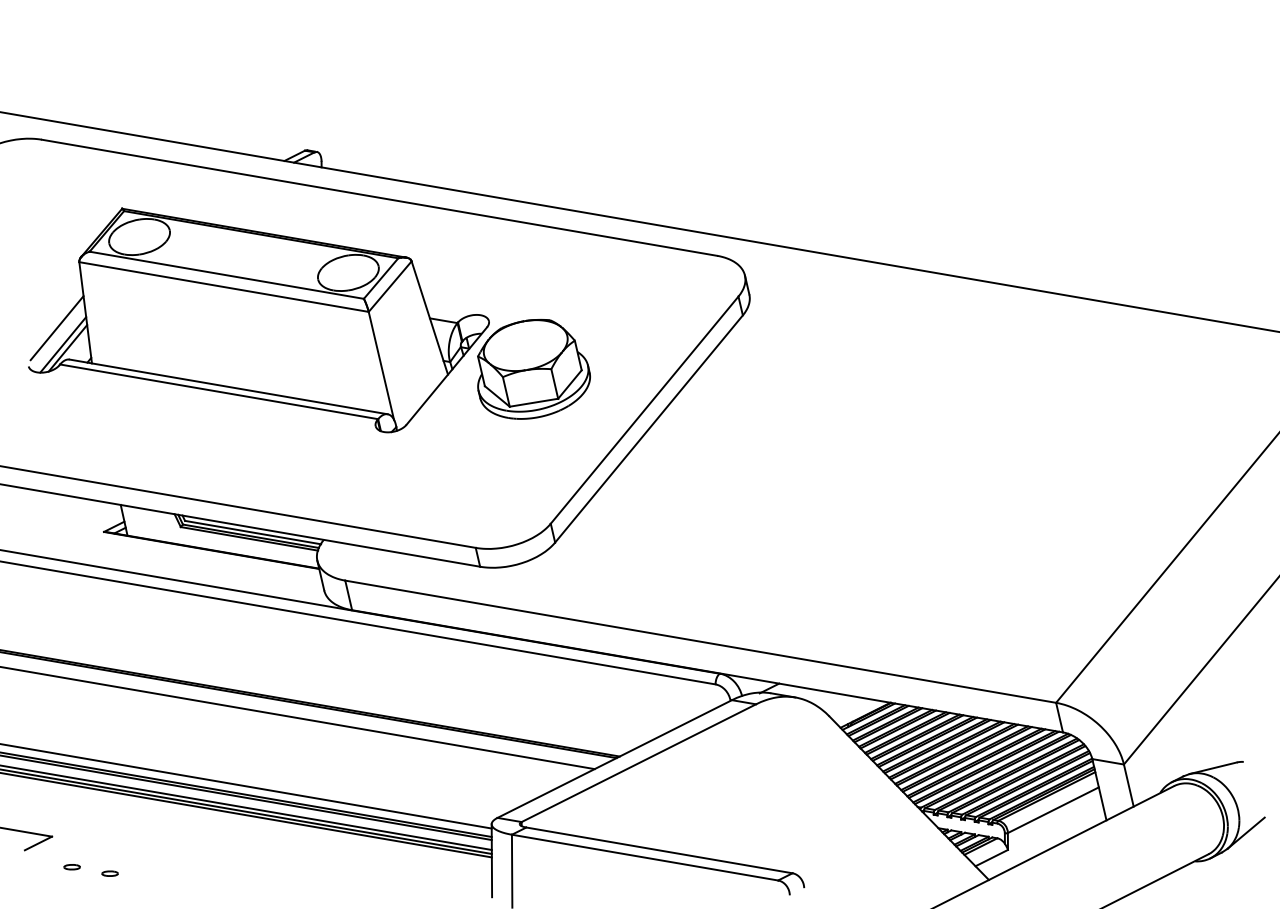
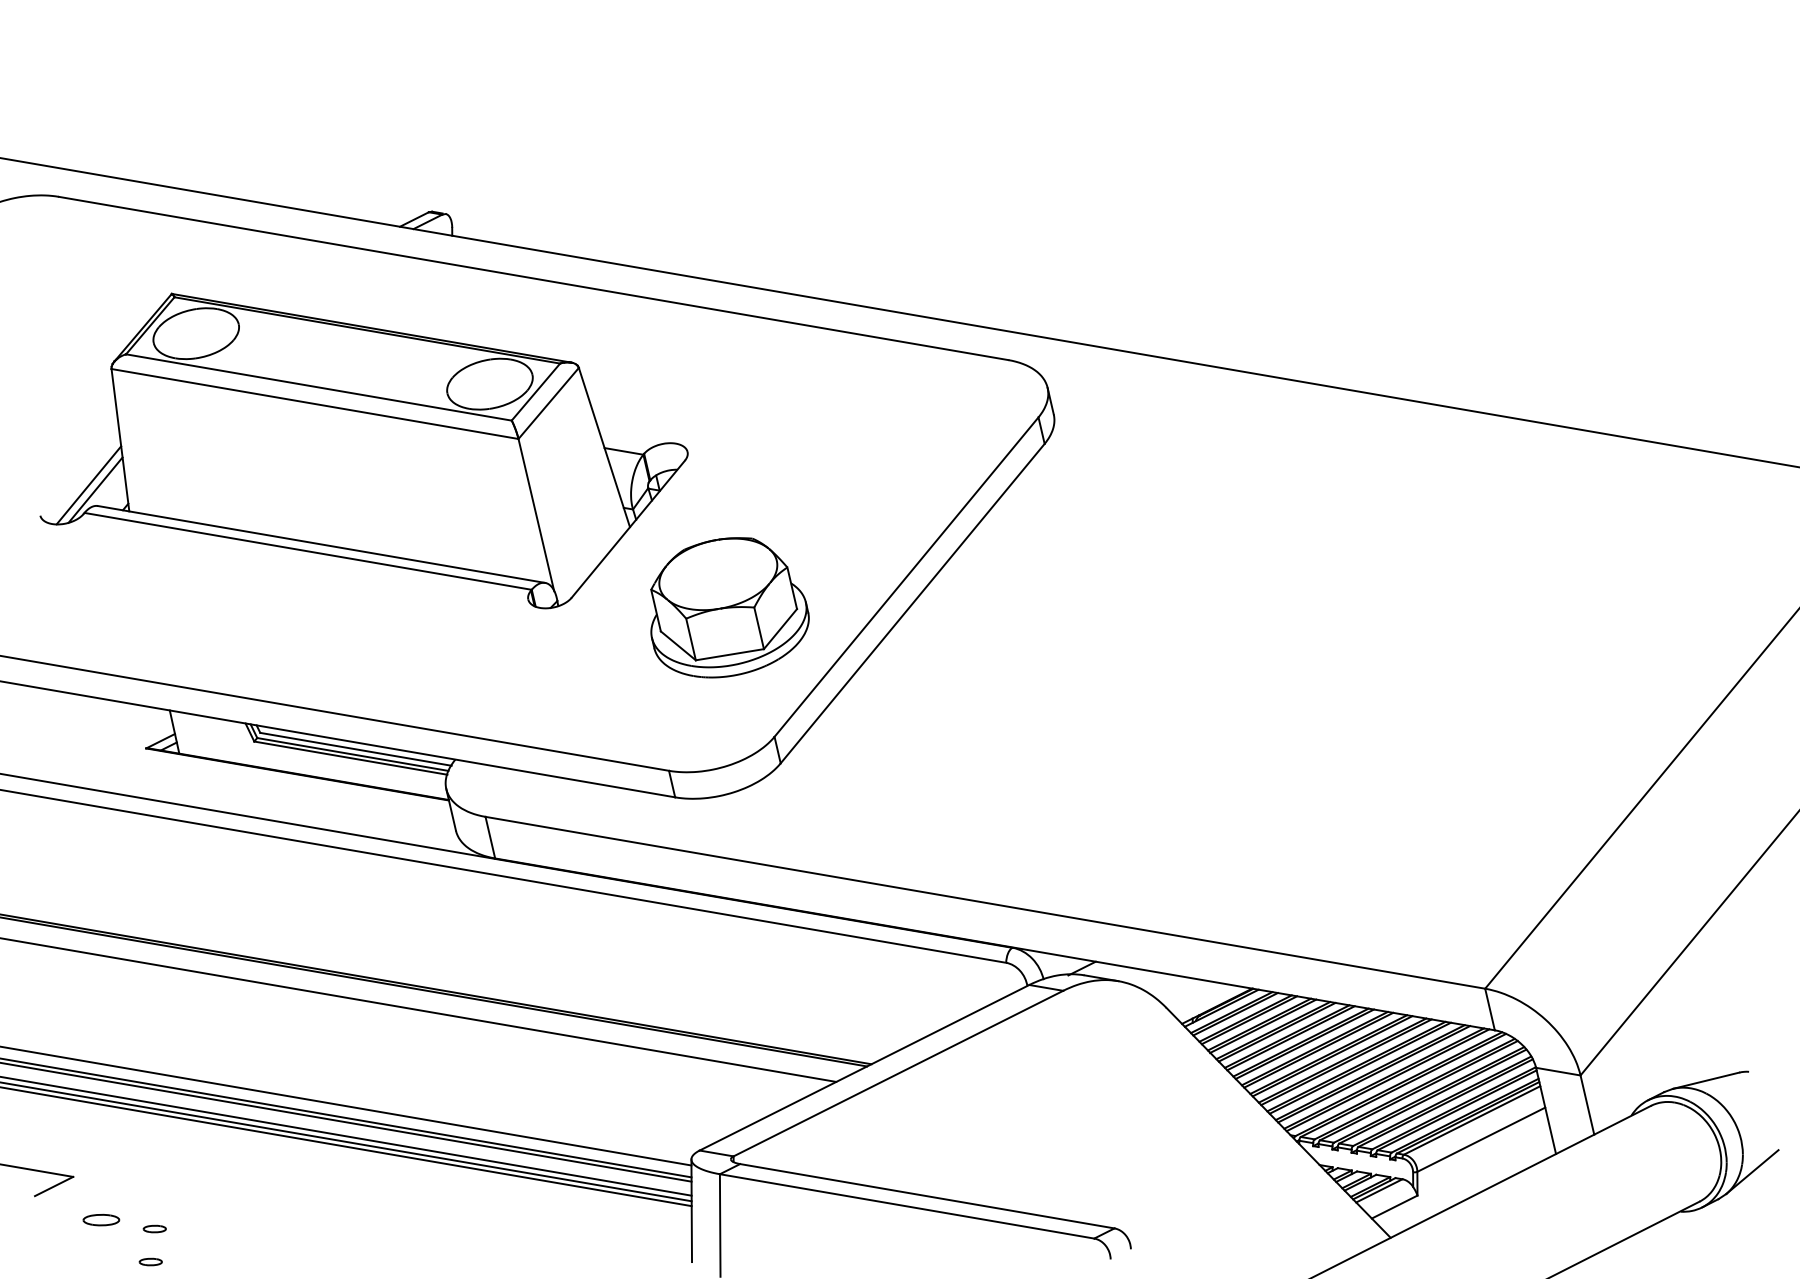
line: (57, 327) -> (80, 461), removed
part: (533, 369) -> (729, 607), moved
part: (72, 866) -> (101, 1219), size x1.6
part: (107, 896) -> (150, 1261), added

